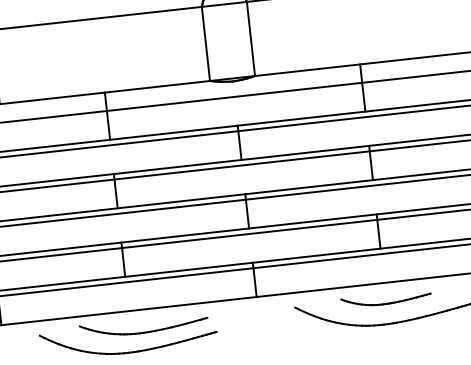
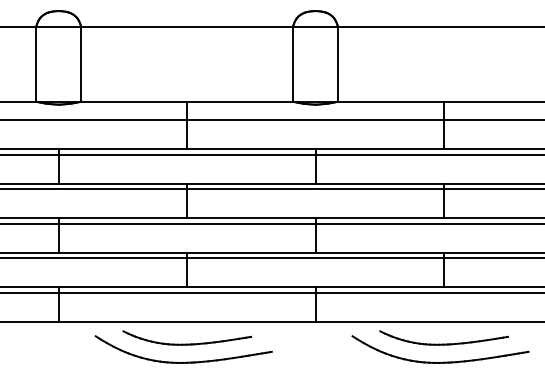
part: (385, 298) -> (443, 337), size x1.43
part: (144, 325) -> (187, 337), moved

